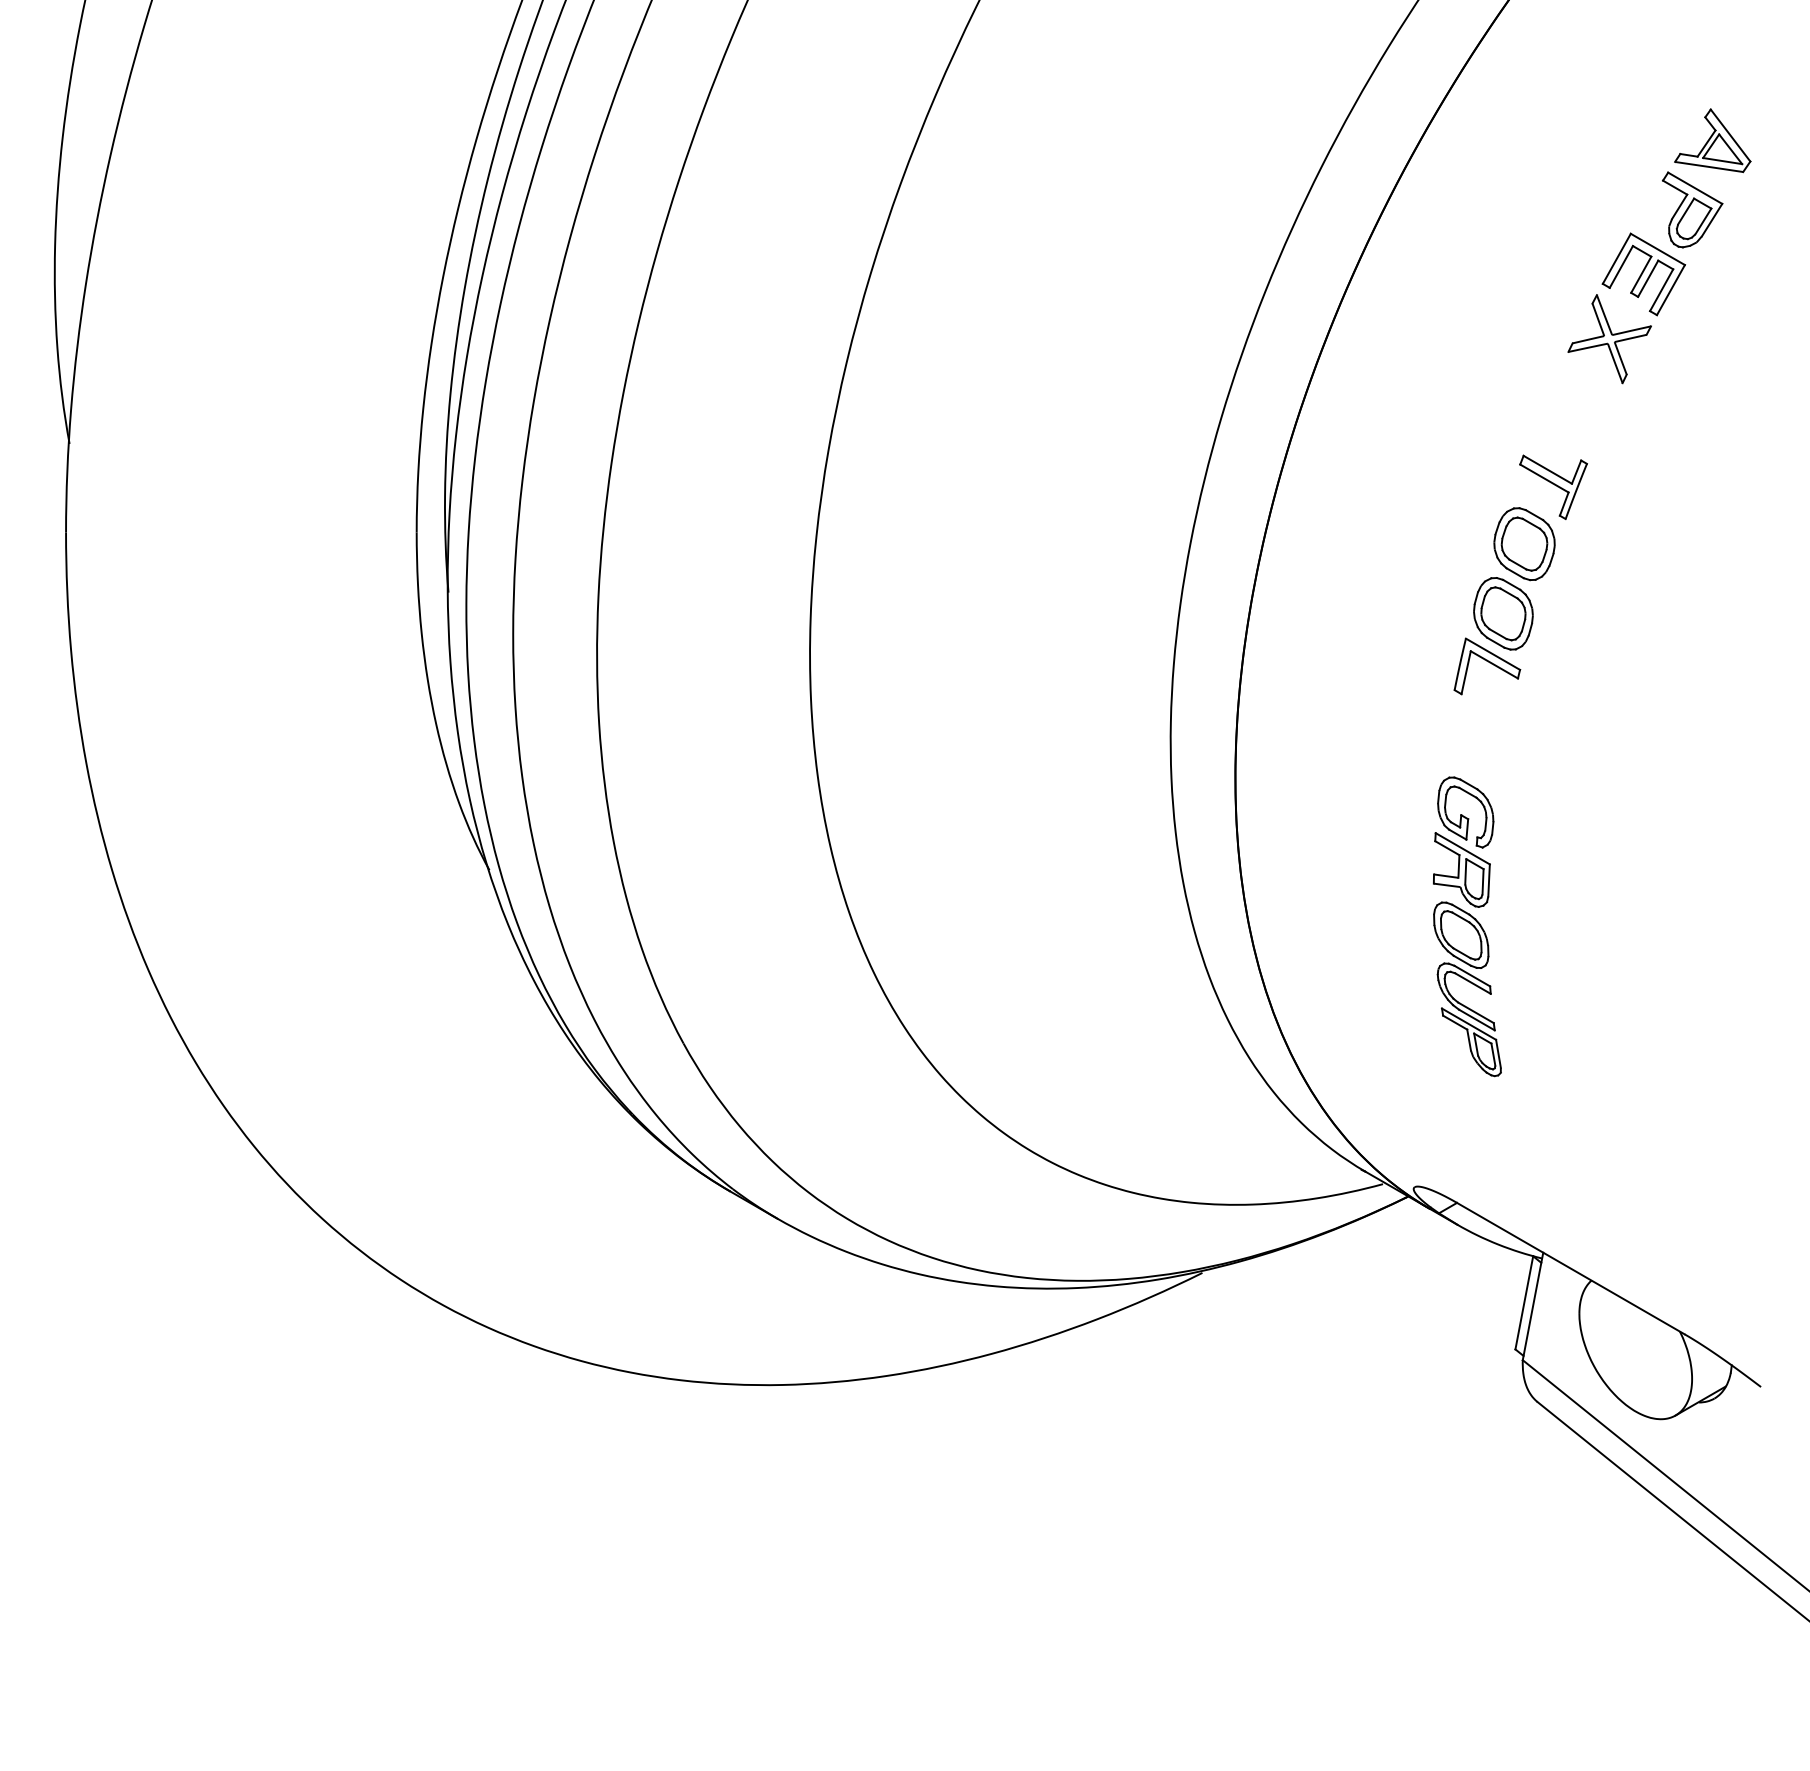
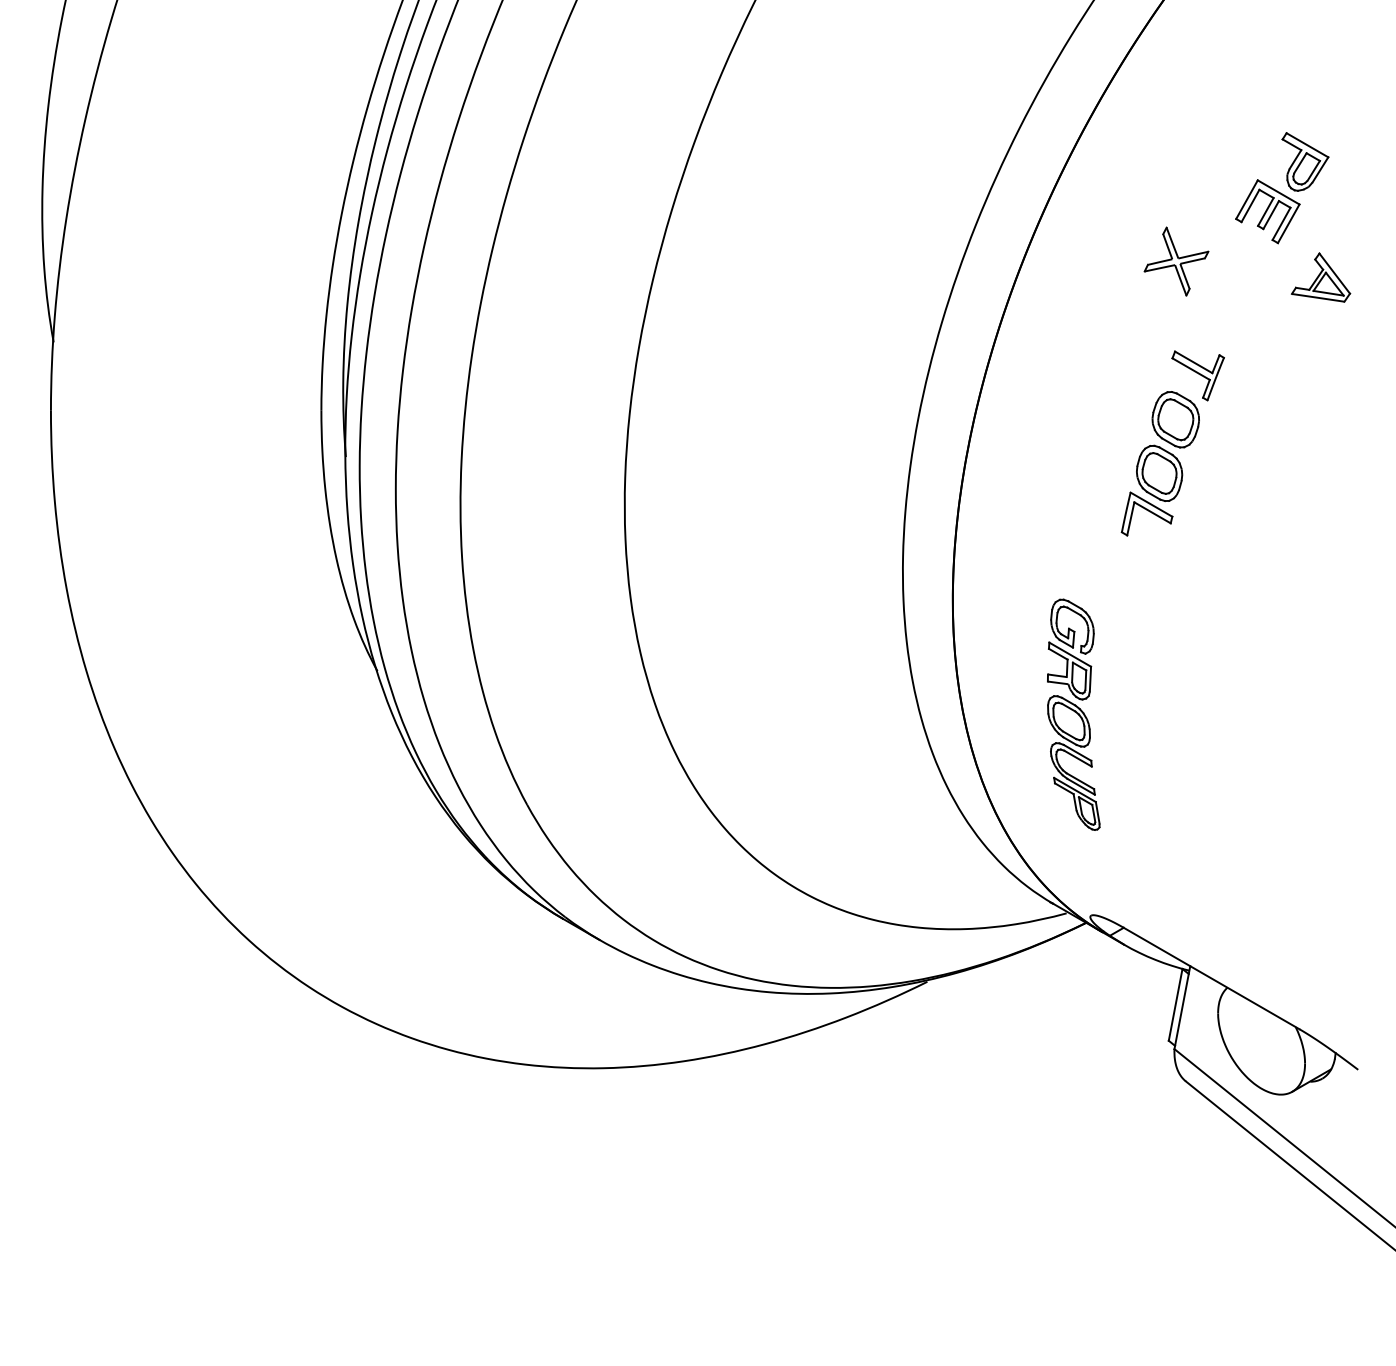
part: (1712, 140) -> (1320, 277), moved
part: (1609, 338) -> (1176, 261), moved
part: (1467, 926) -> (1073, 714), moved

